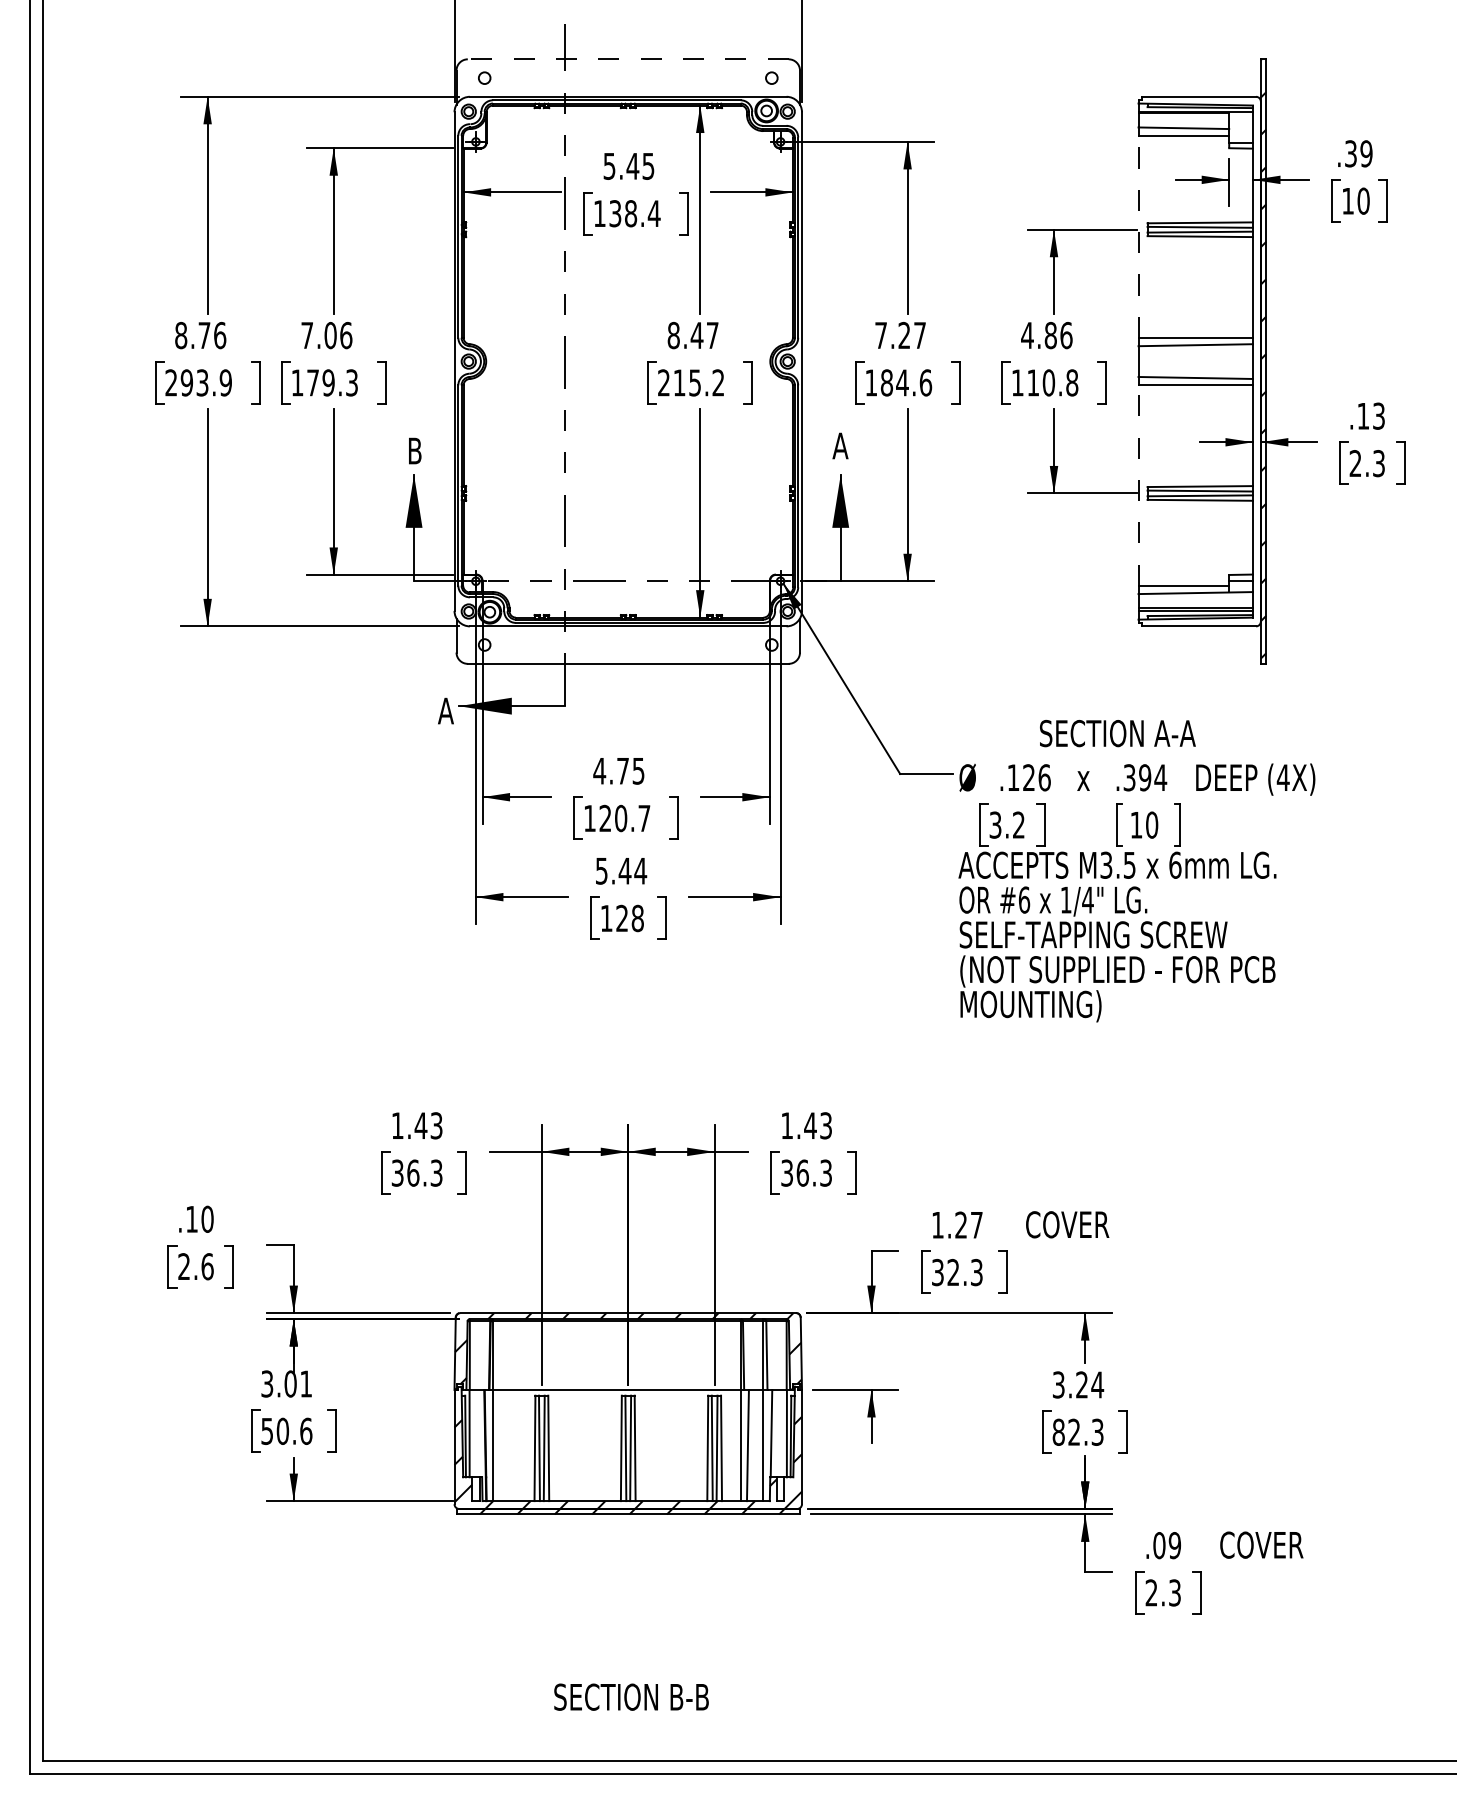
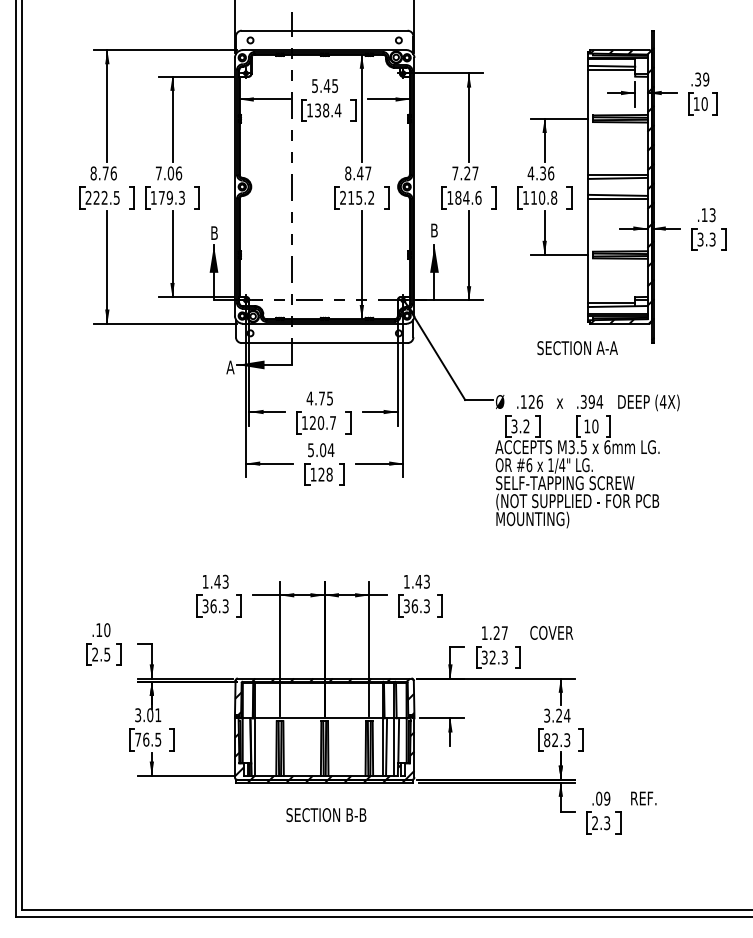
line: (627, 58) -> (324, 30), dashed -> solid
line: (1138, 235) -> (588, 121), dashed -> solid
text: (1051, 335) -> (543, 173), 4.86 -> 4.36
hatch: (1200, 360) -> (620, 186), added
text: (205, 382) -> (106, 197), 293.9 -> 222.5
text: (840, 445) -> (434, 230), A -> B
text: (1355, 463) -> (700, 239), 2.3 -> 3.3
line: (1138, 484) -> (588, 250), dashed -> solid
text: (1117, 734) -> (577, 348), moved
text: (623, 871) -> (322, 450), 5.44 -> 5.04
text: (207, 1266) -> (107, 654), 2.6 -> 2.5
text: (287, 1430) -> (148, 739), 50.6 -> 76.5
text: (1260, 1545) -> (651, 798), COVER -> REF.
text: (631, 1698) -> (326, 815), moved

